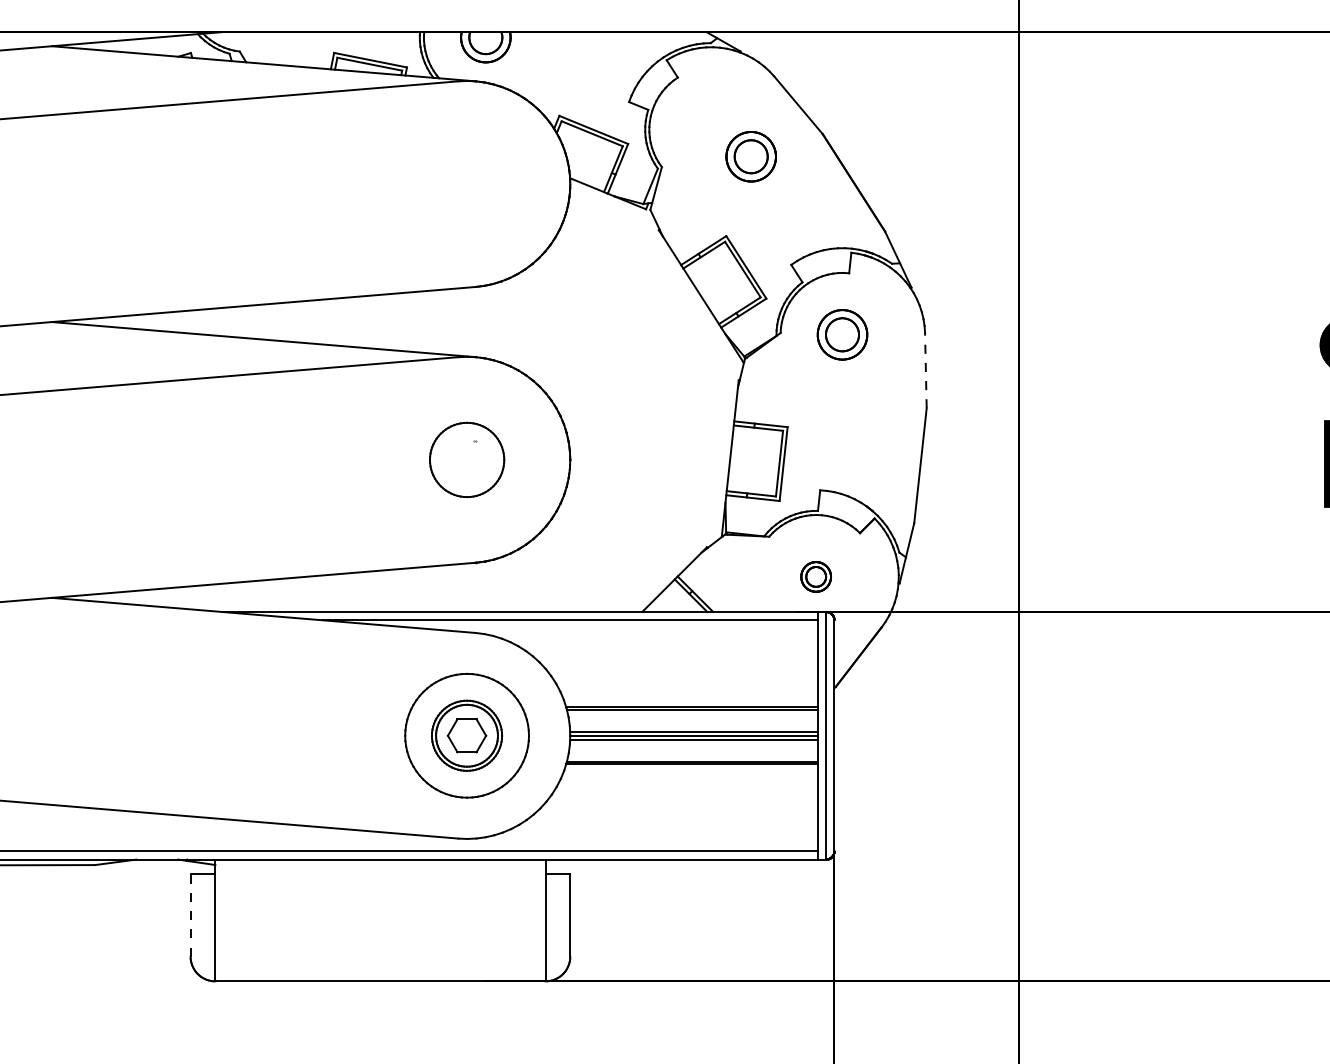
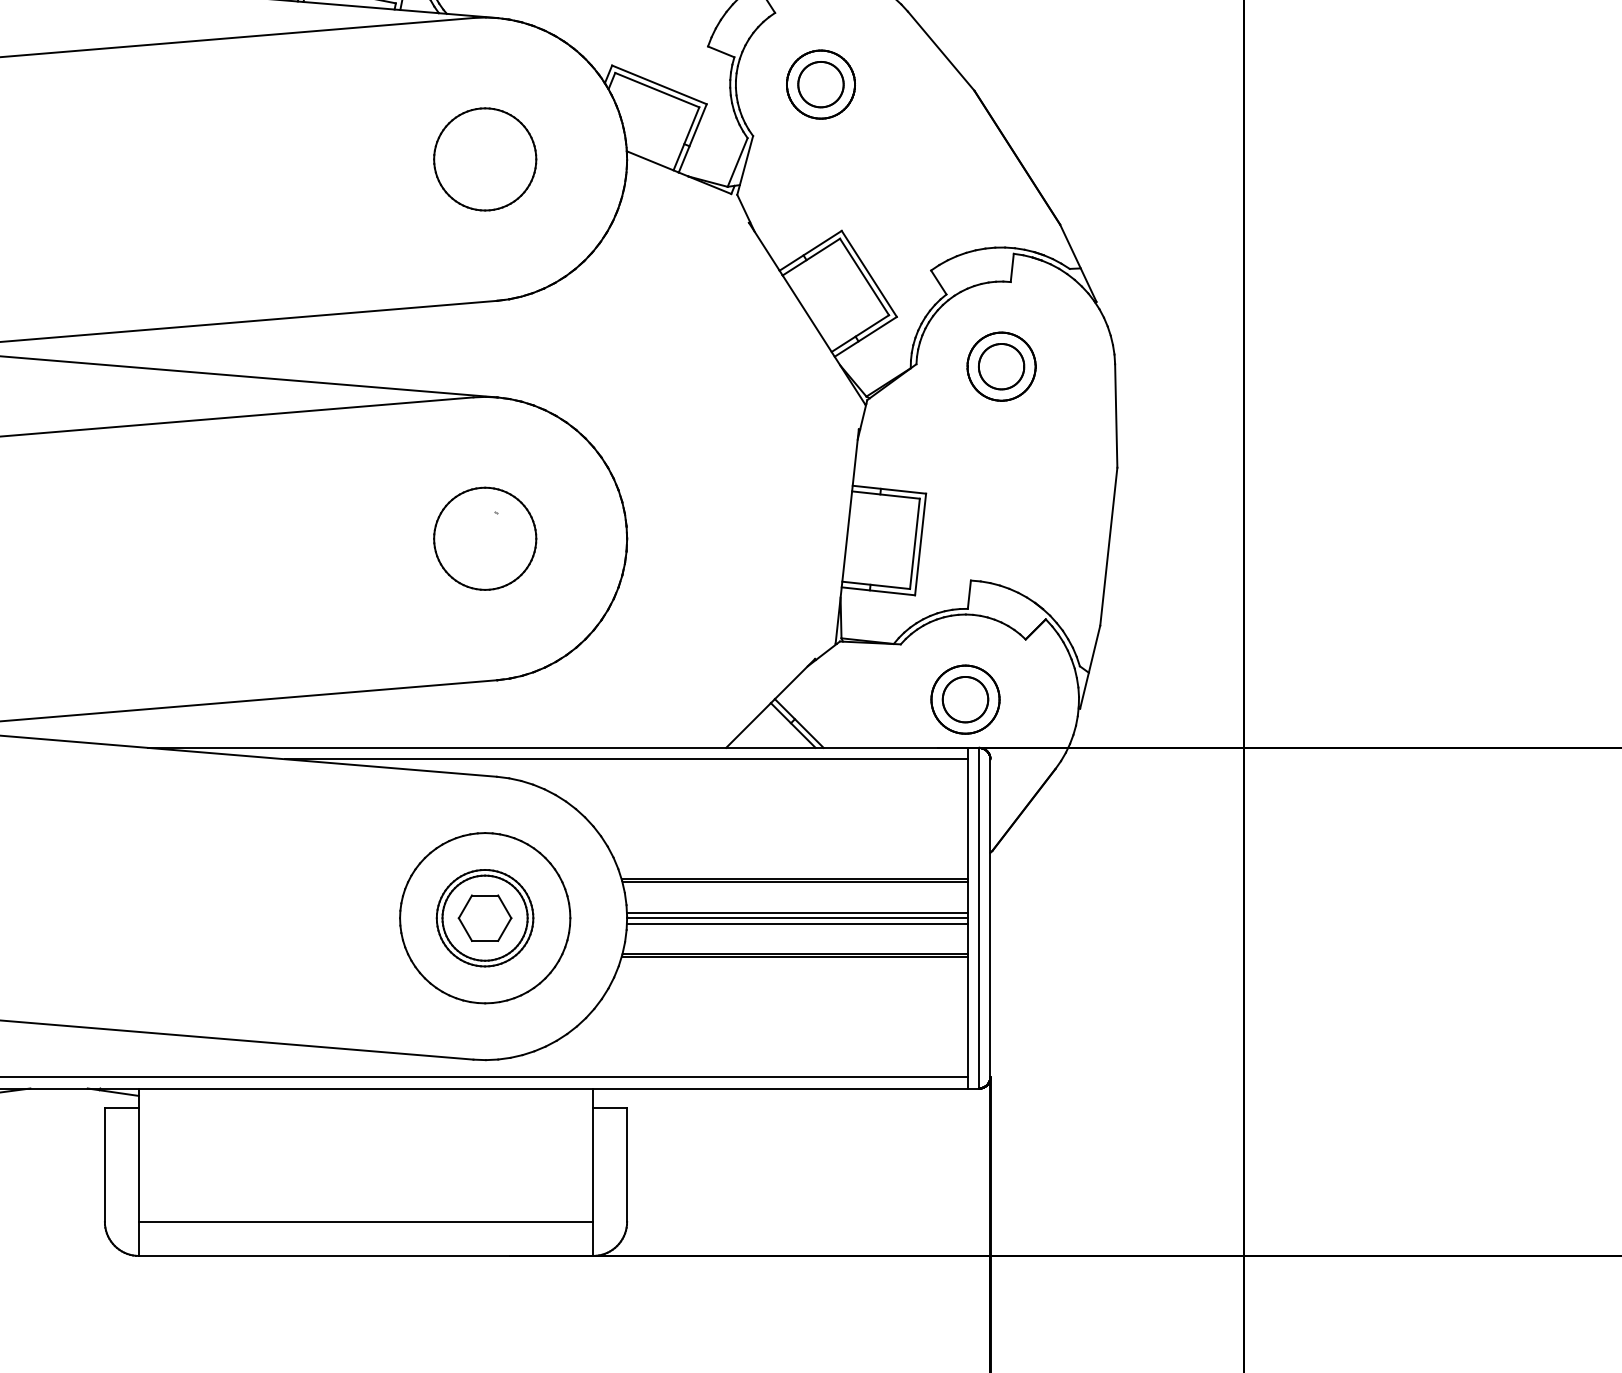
part: (750, 156) -> (819, 84), moved
part: (467, 184) -> (485, 159), added
line: (925, 370) -> (1115, 415), dashed -> solid
part: (815, 576) -> (964, 699), size x1.67
line: (190, 914) -> (104, 1164), dashed -> solid
line: (380, 956) -> (366, 1221), added

